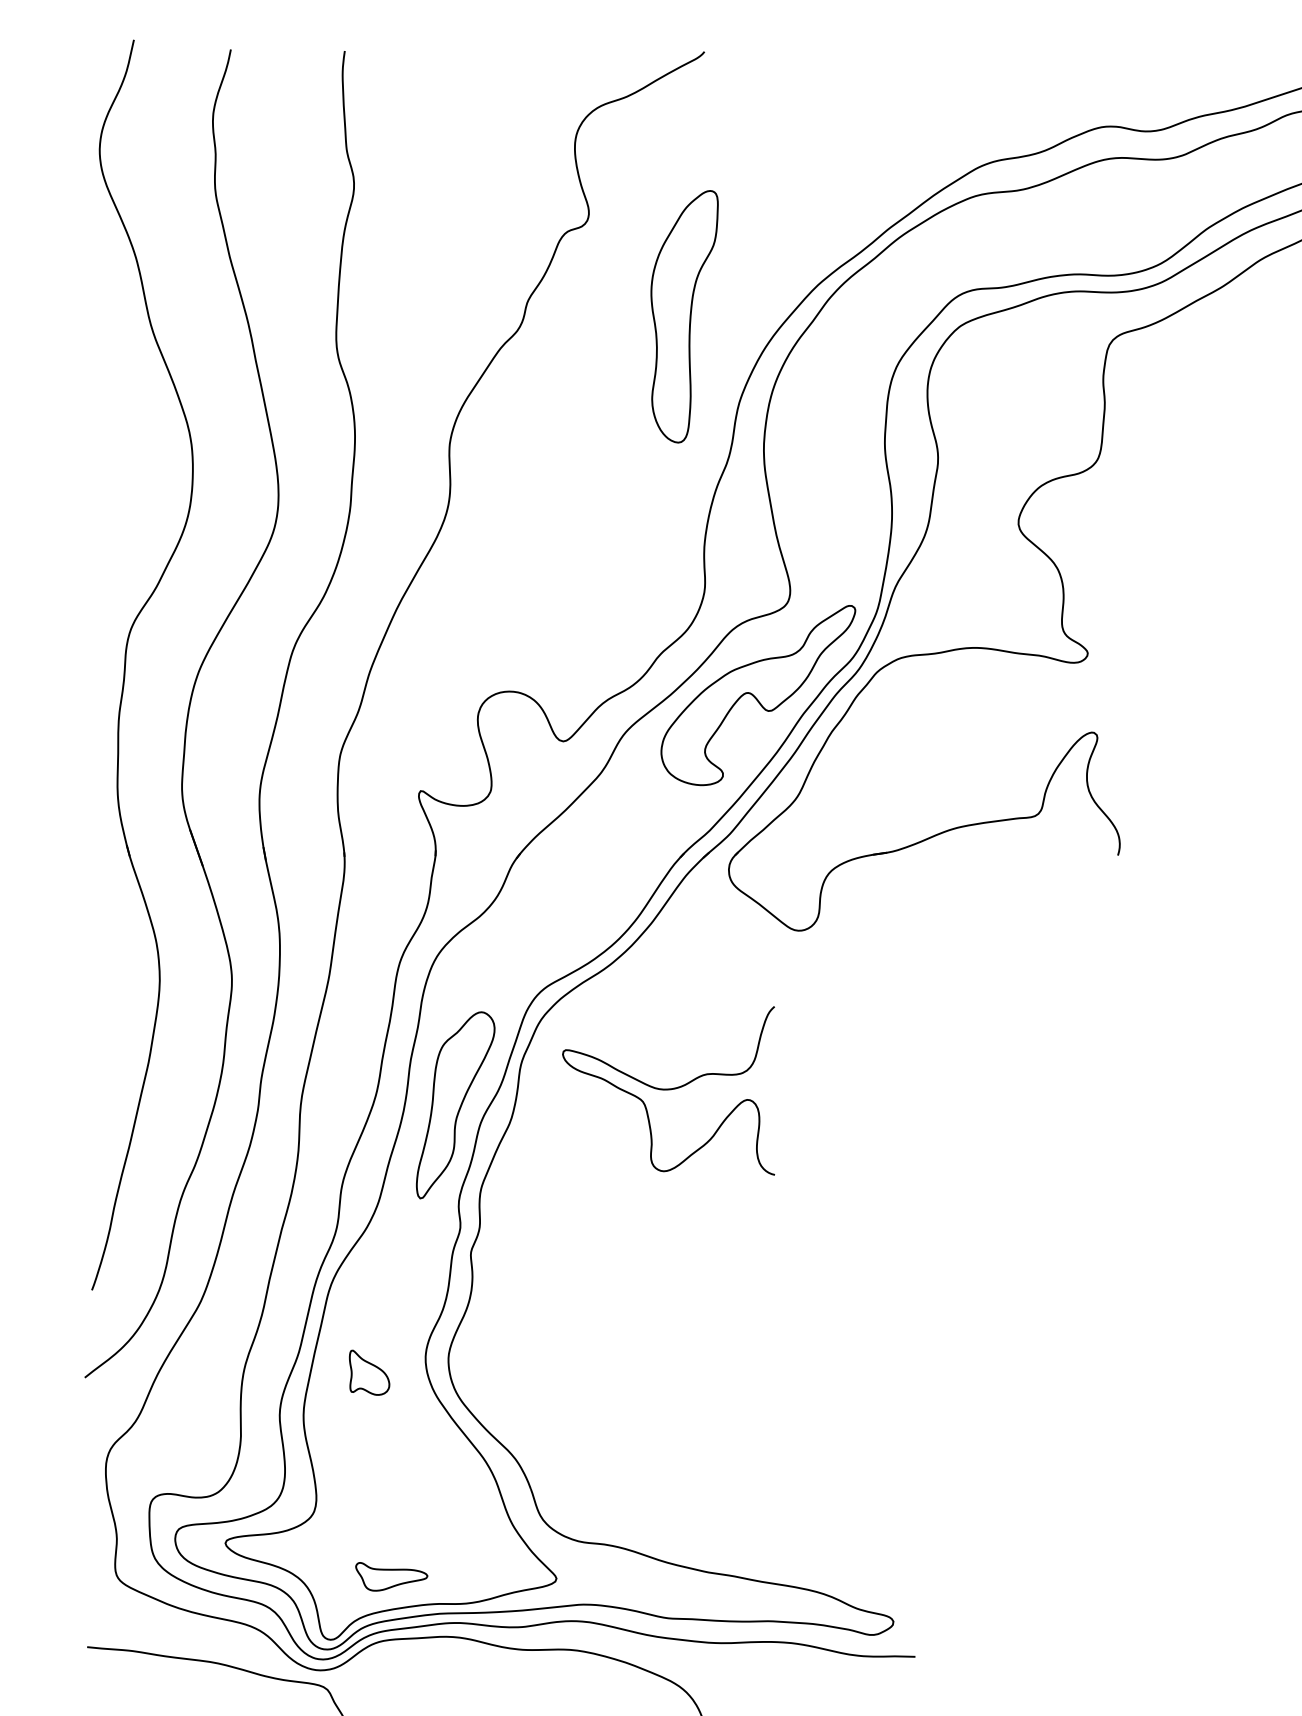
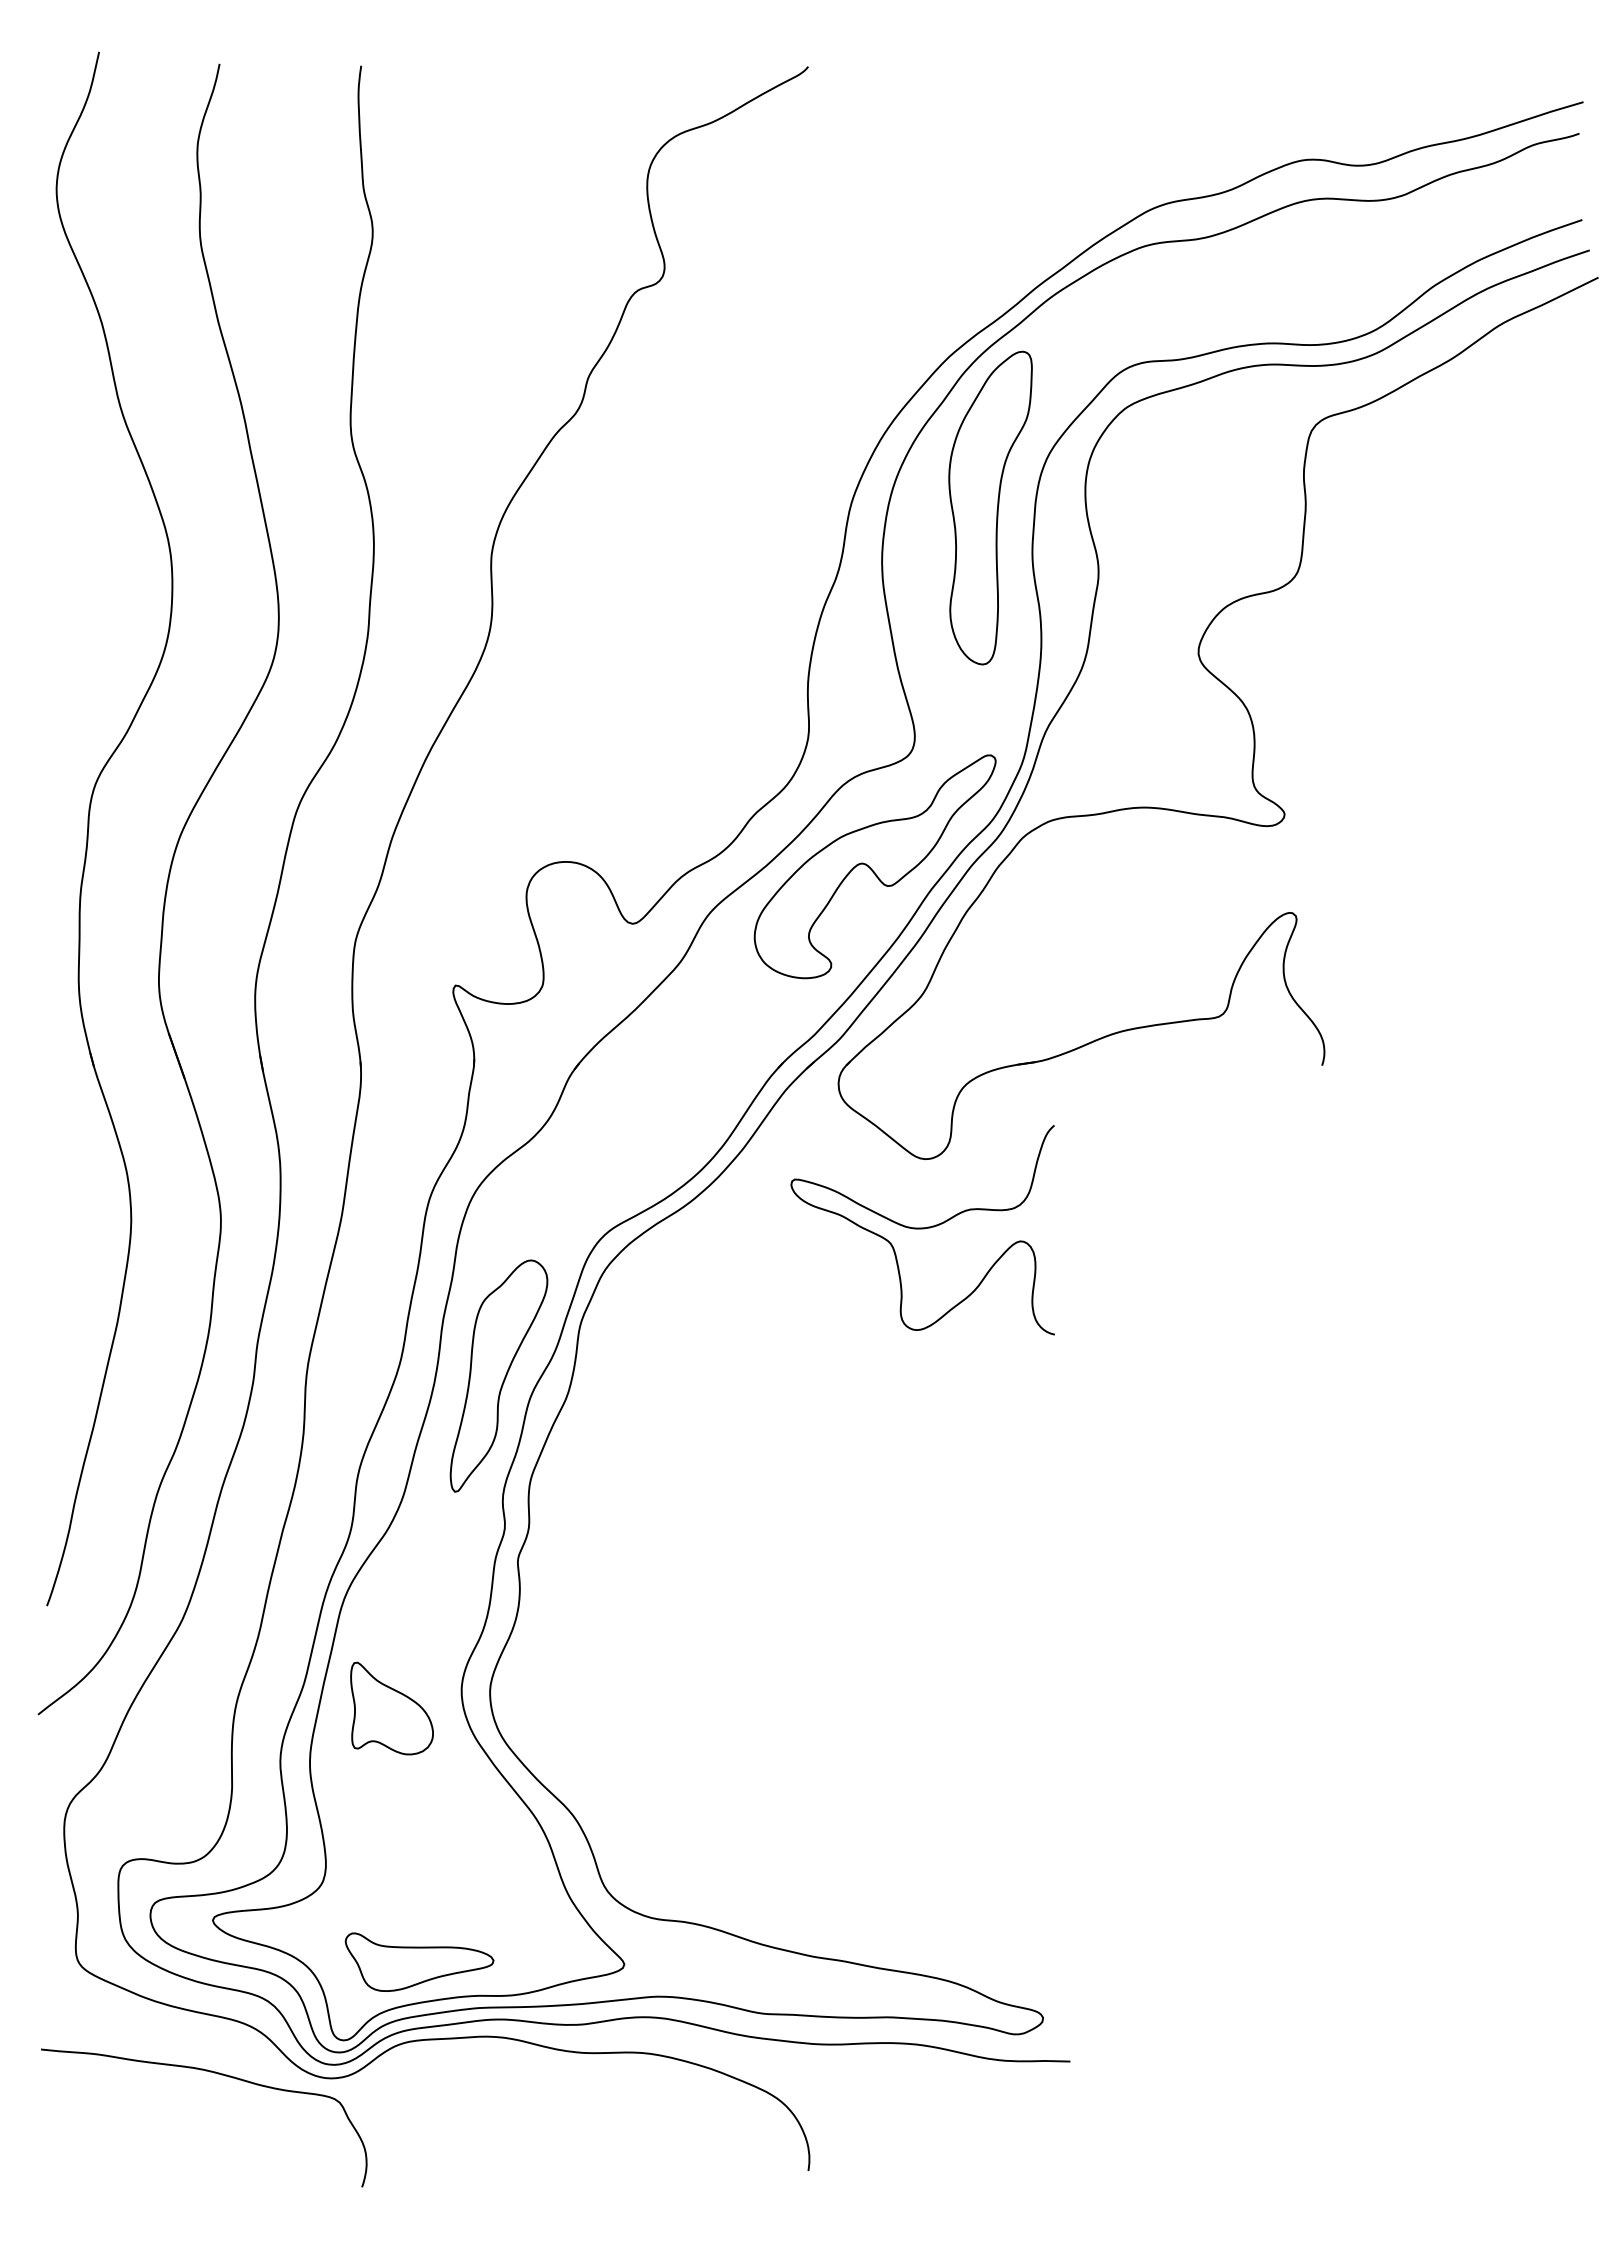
part: (684, 316) -> (990, 507), moved
curve: (668, 1090) -> (922, 1229), moved
part: (369, 1372) -> (391, 1708), size x1.67
part: (391, 1576) -> (419, 1961), size x1.67

